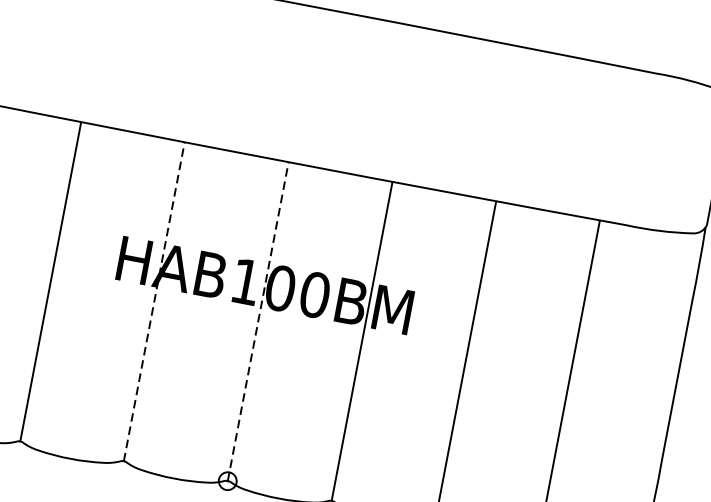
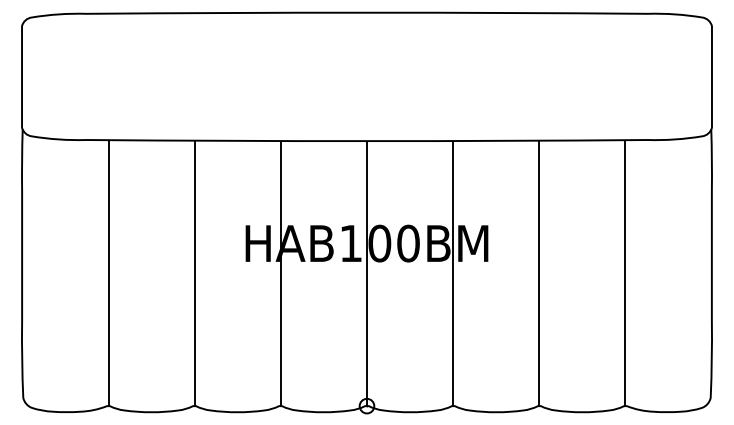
line: (154, 300) -> (280, 272), dashed -> solid
line: (259, 320) -> (367, 272), dashed -> solid

